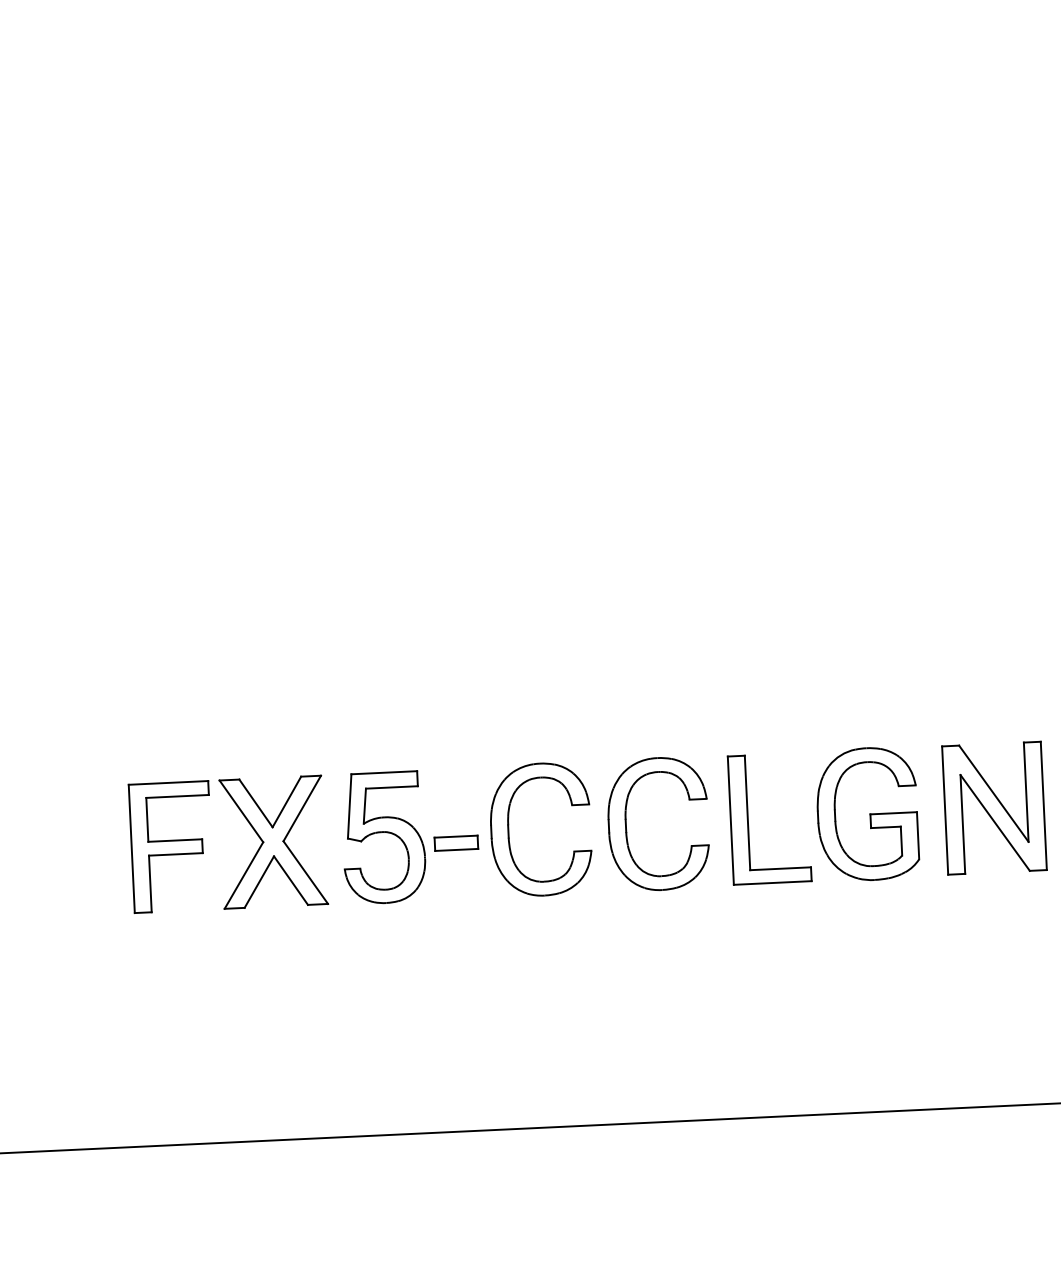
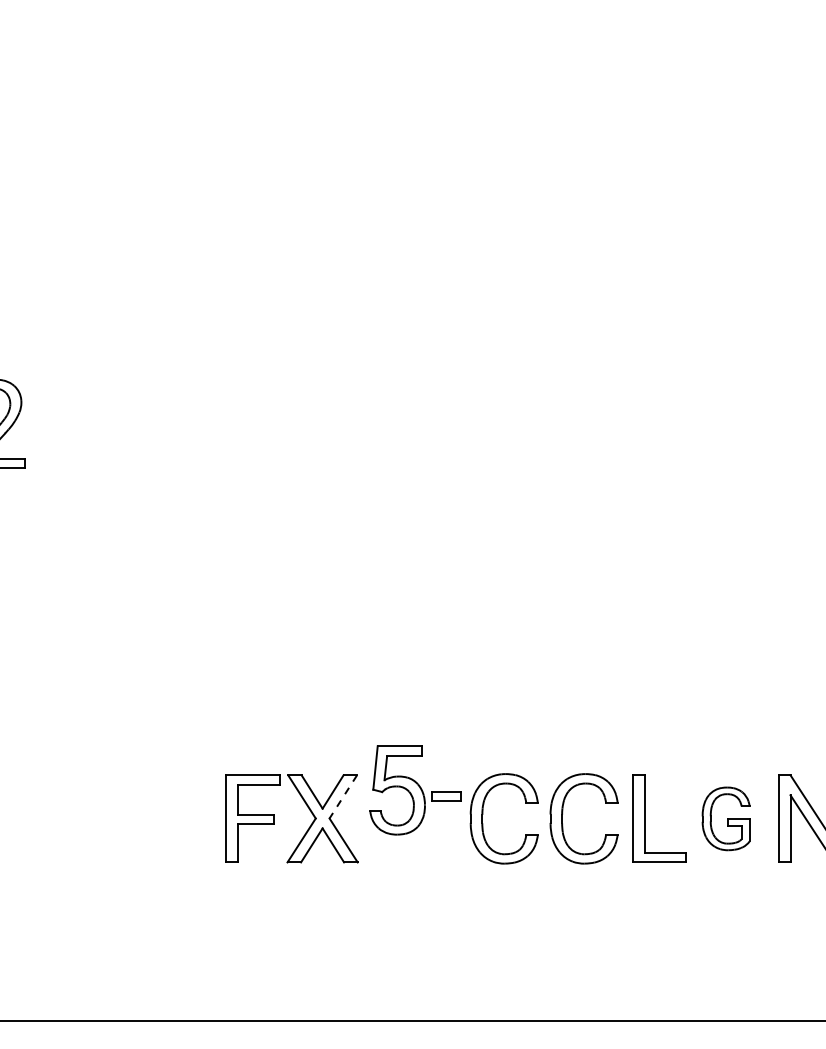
line: (302, 807) -> (343, 796), solid -> dashed
part: (866, 813) -> (725, 818), size x0.7
part: (410, 836) -> (415, 790), moved

